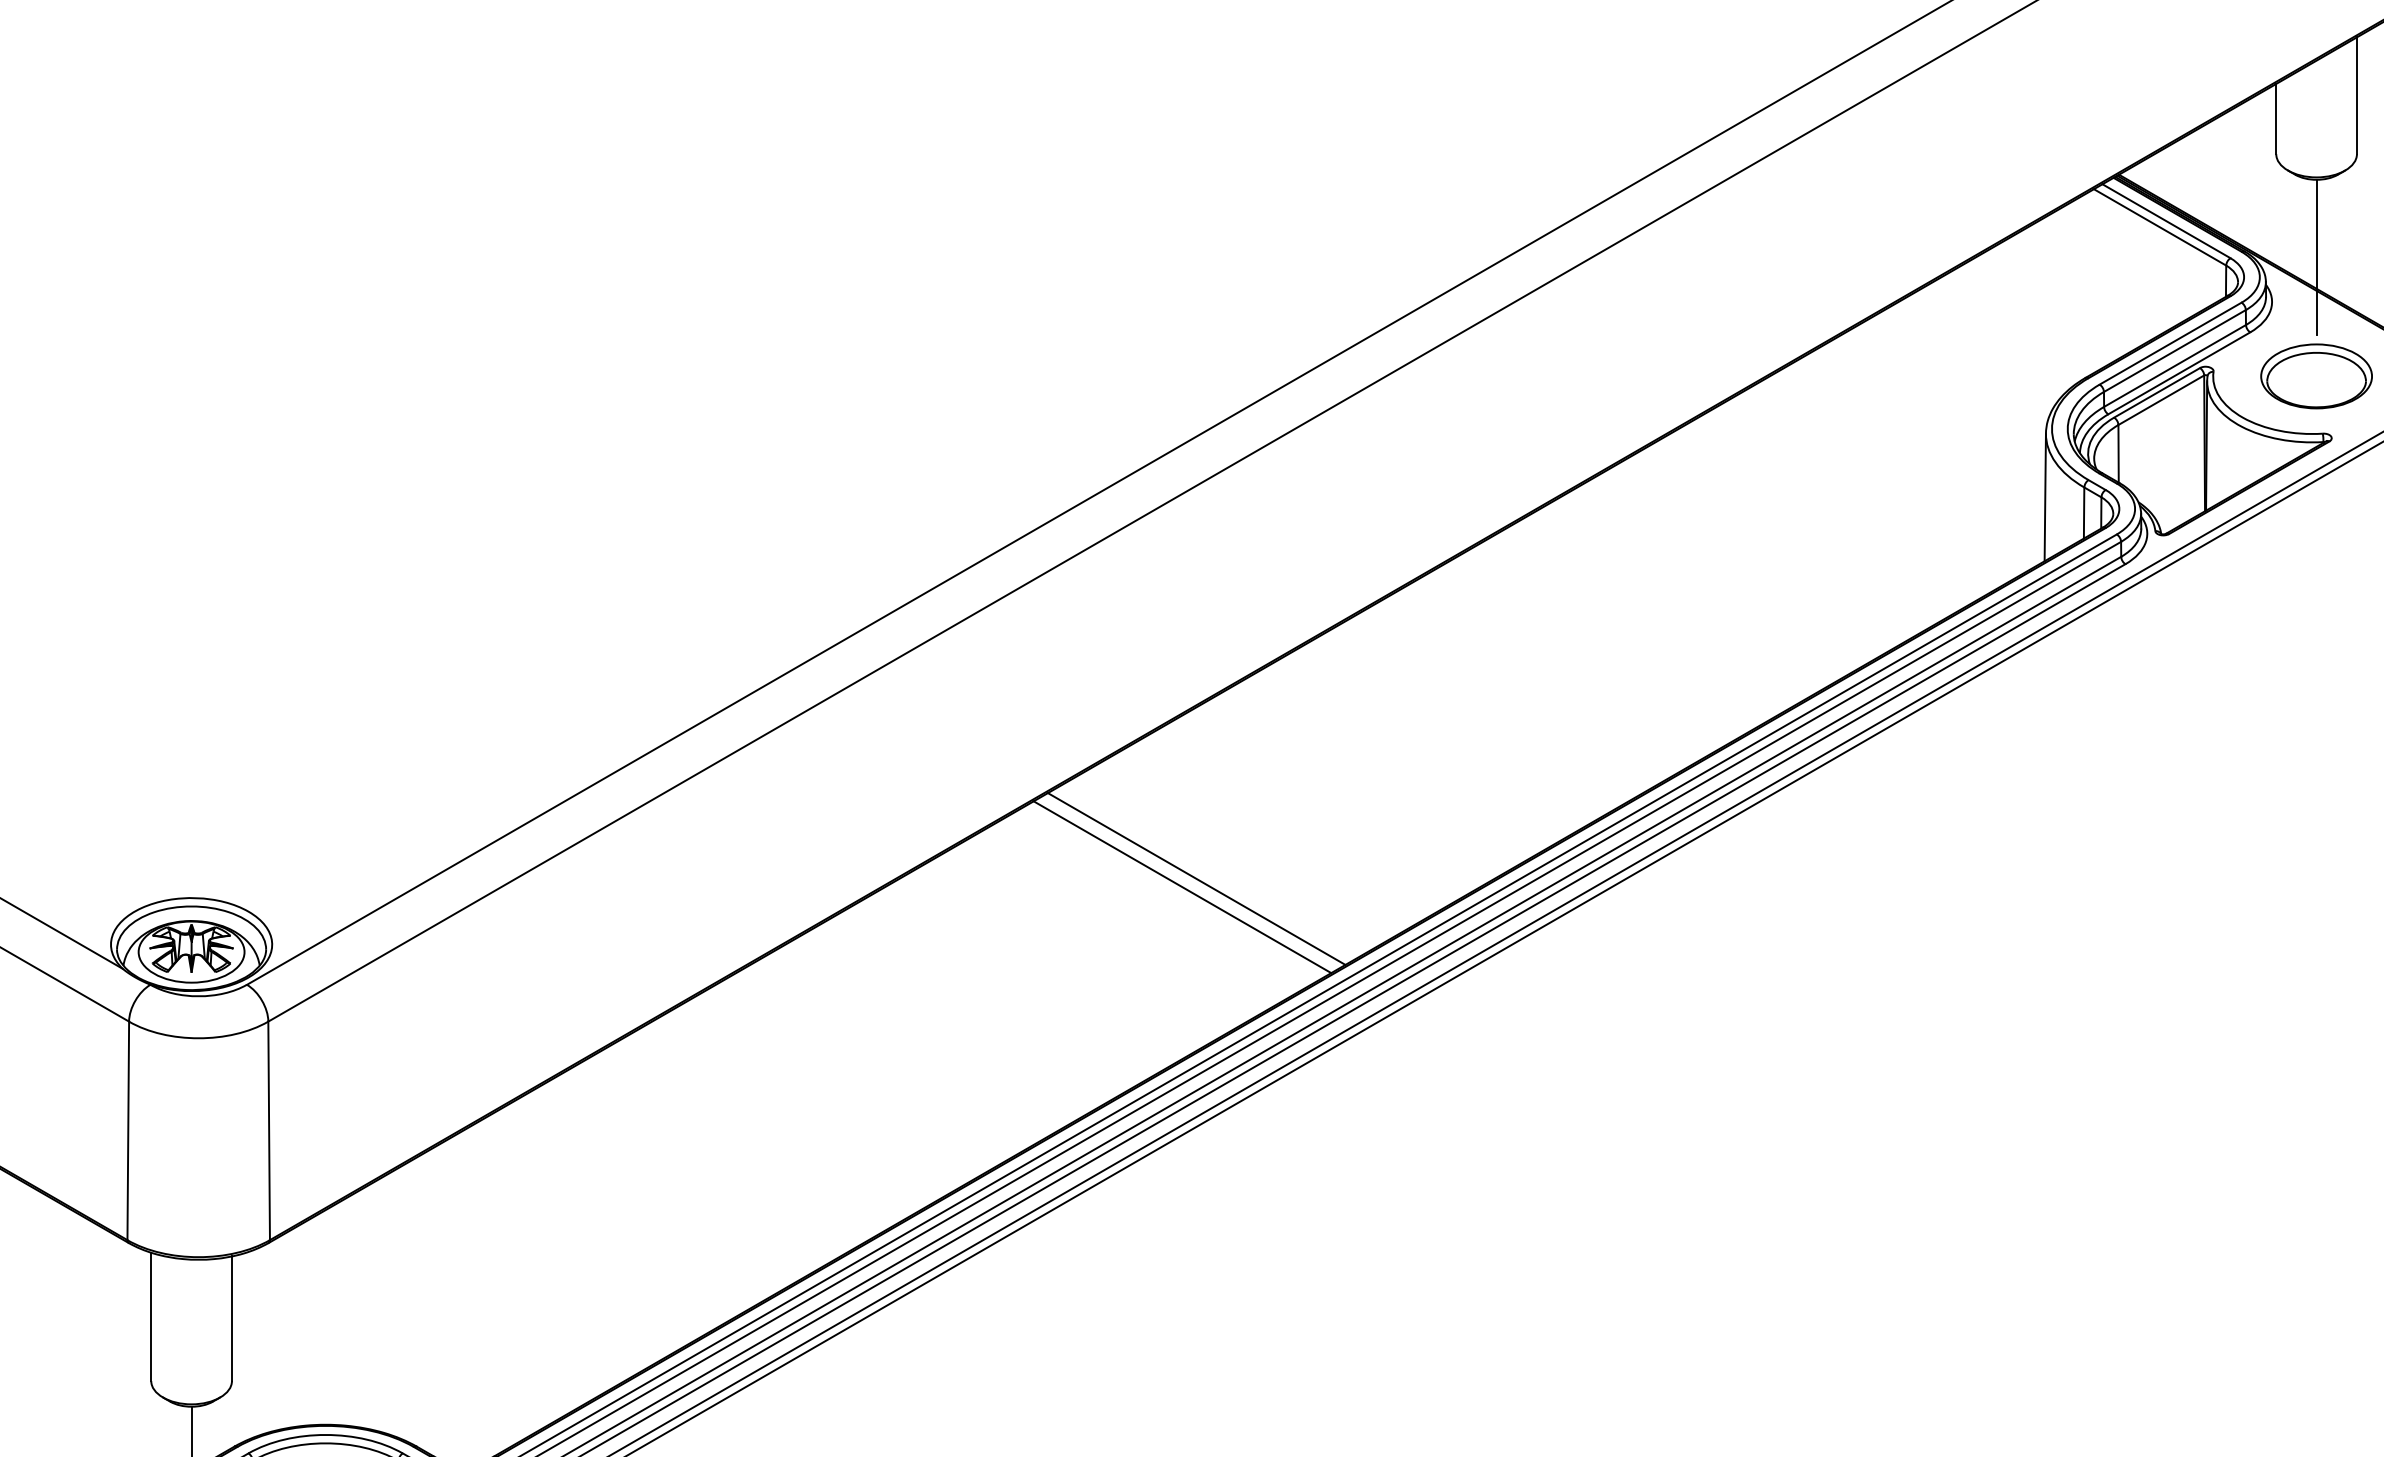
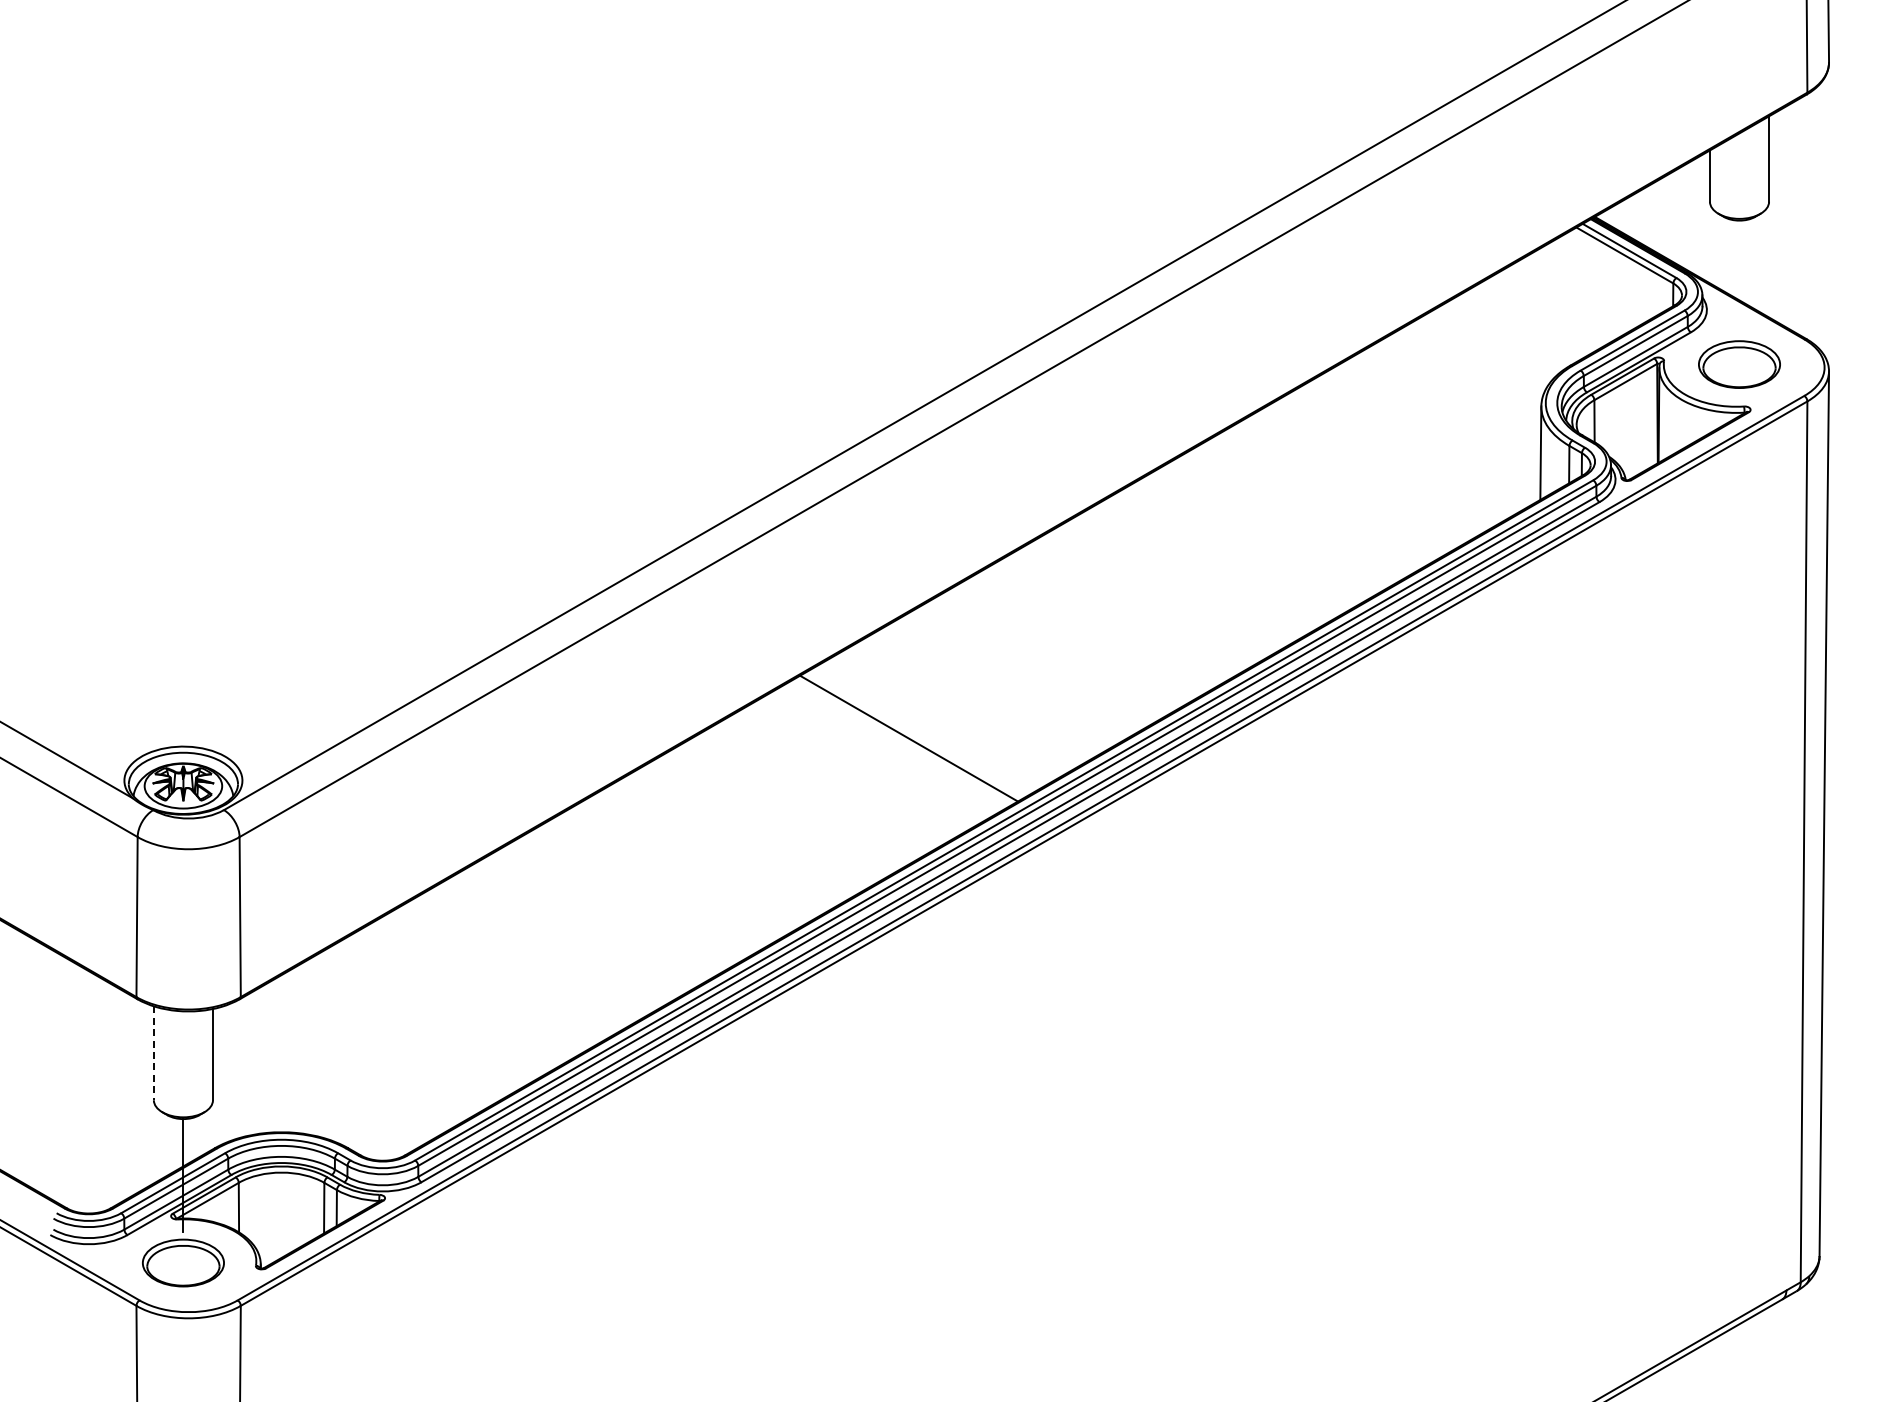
line: (2316, 257) -> (1739, 277), removed
line: (1196, 878) -> (919, 732), removed
line: (150, 1317) -> (153, 1053), solid -> dashed

